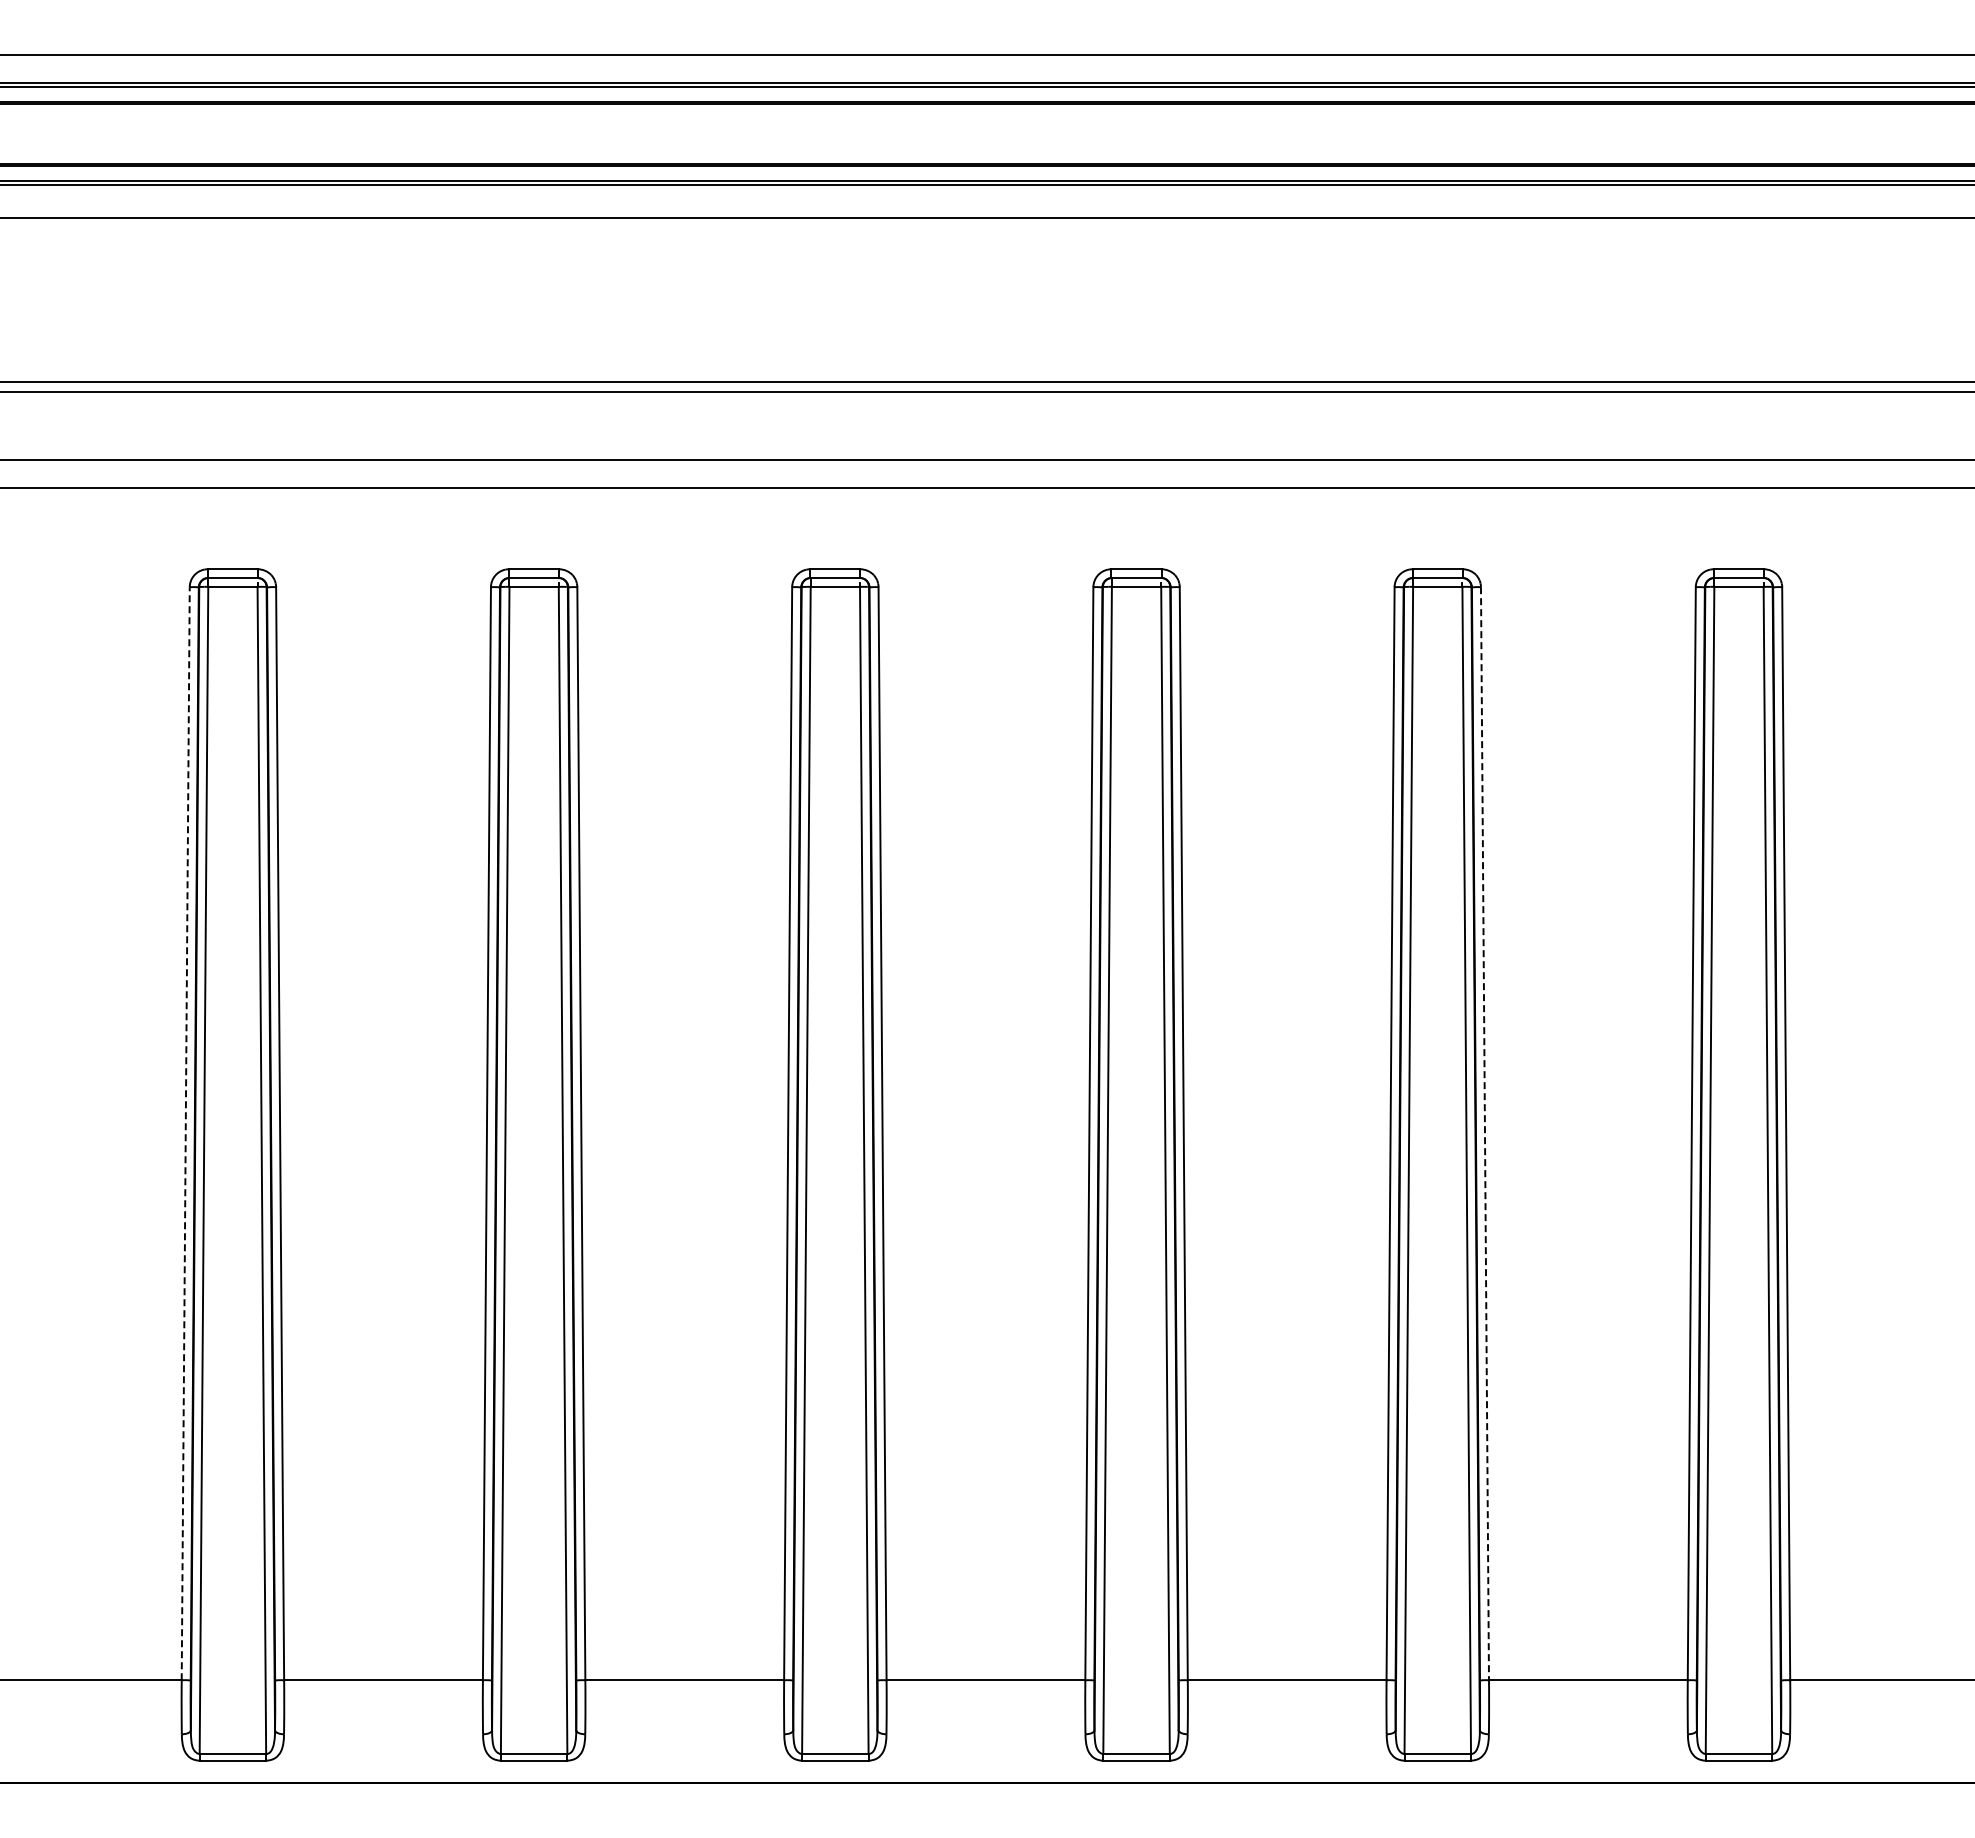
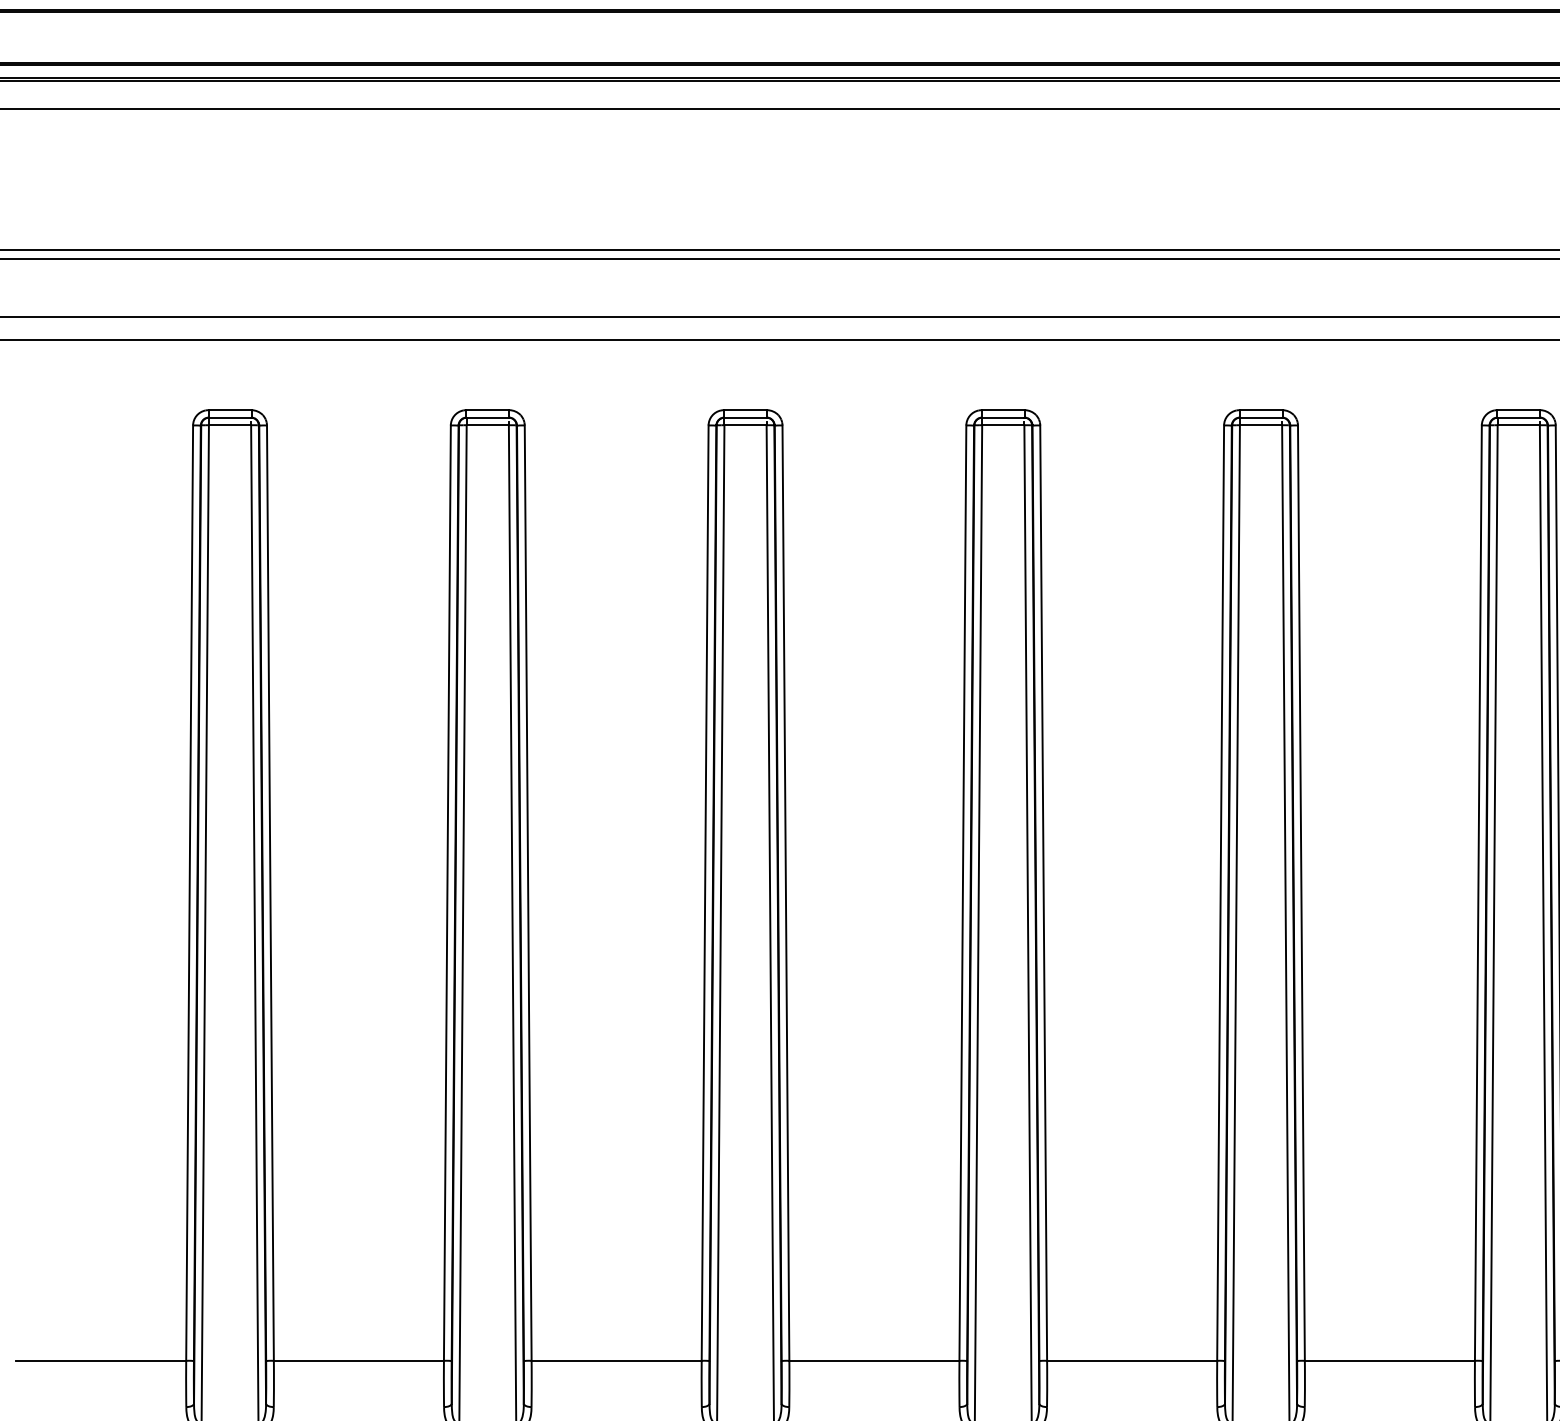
line: (185, 1133) -> (189, 892), dashed -> solid
line: (1484, 1133) -> (1301, 892), dashed -> solid

